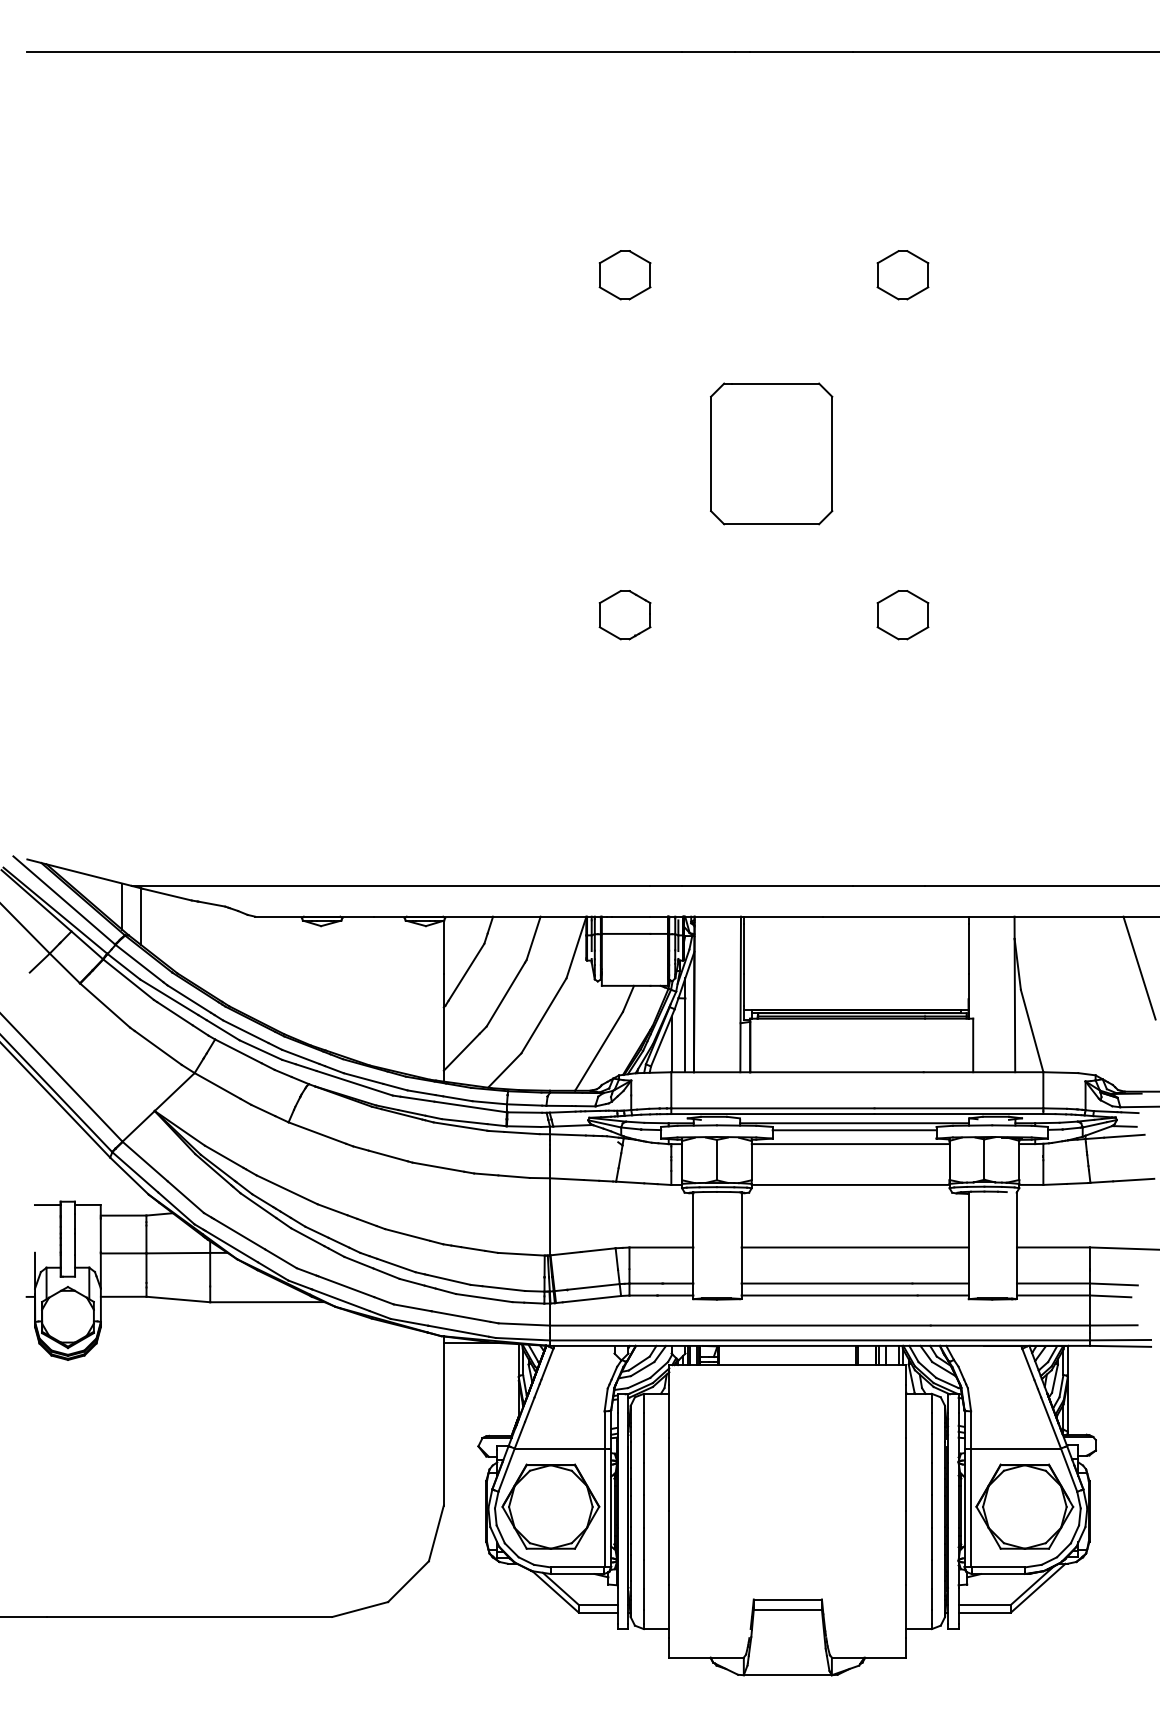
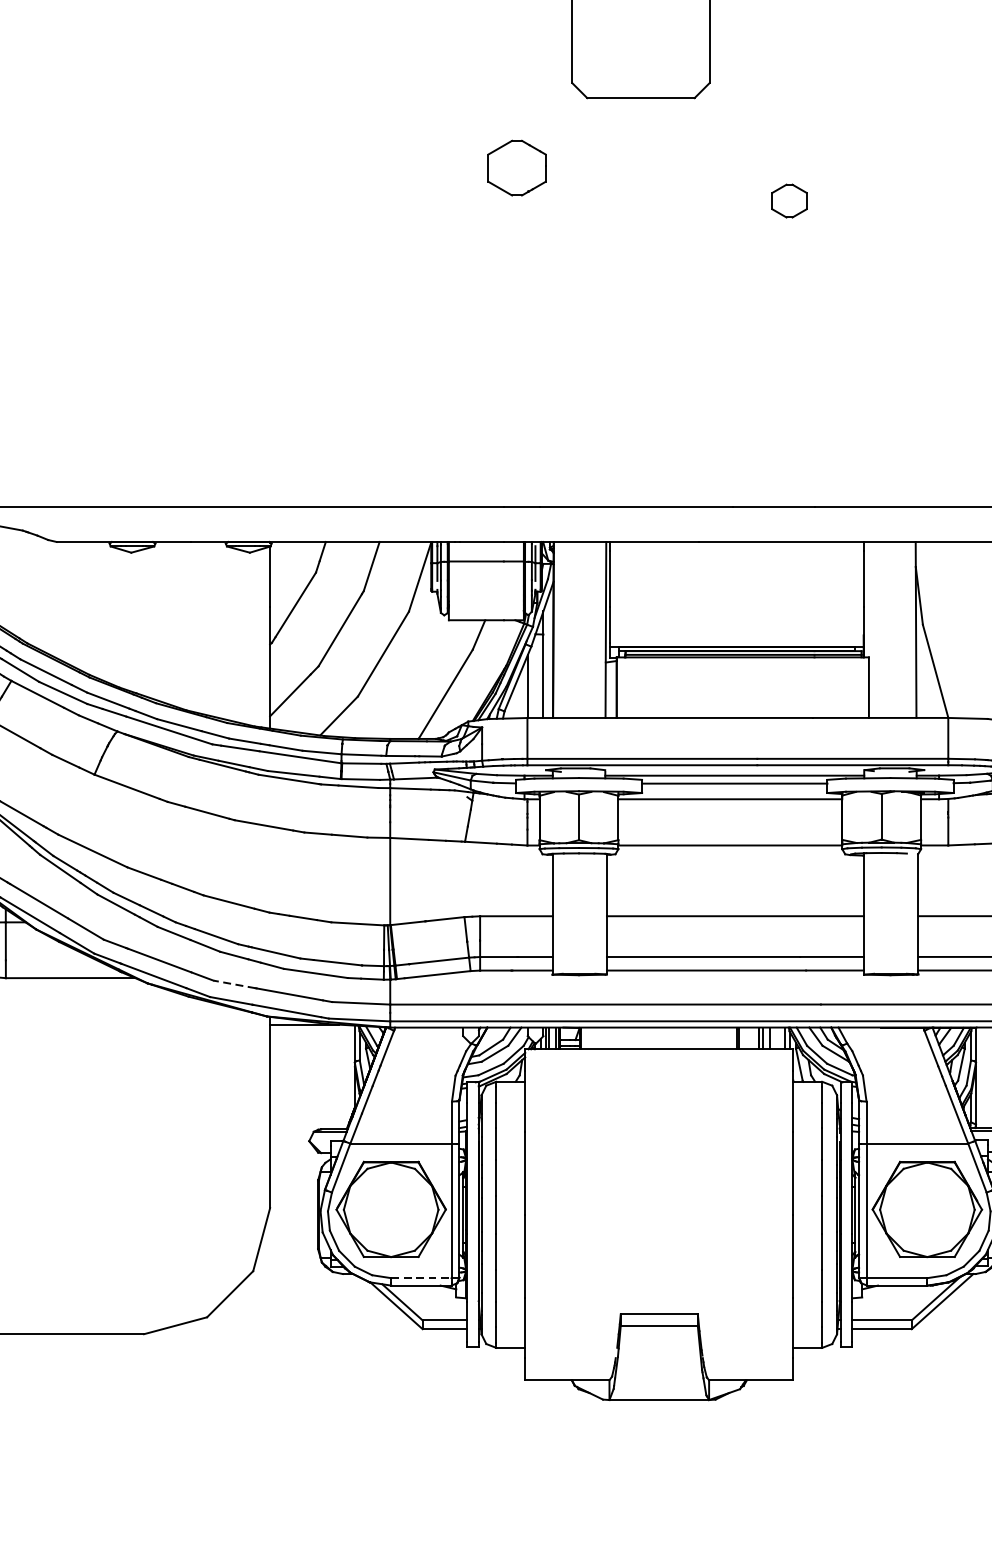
part: (624, 615) -> (516, 168), moved
part: (902, 615) -> (788, 201), size x0.6
line: (412, 1307) -> (234, 984), solid -> dashed
line: (577, 1567) -> (421, 1278), solid -> dashed

